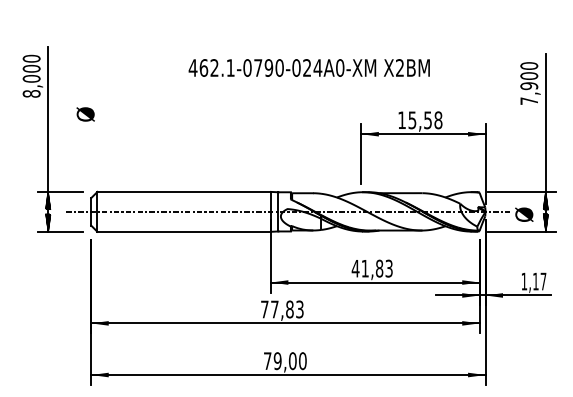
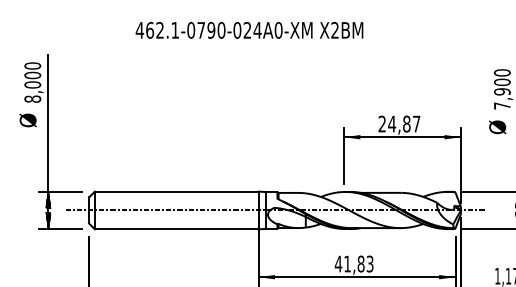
text: (308, 67) -> (248, 29), moved
text: (85, 114) -> (27, 120), moved
text: (420, 120) -> (399, 124), 15,58 -> 24,87
text: (524, 214) -> (497, 127), moved

